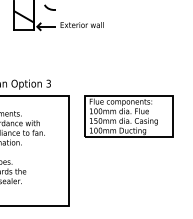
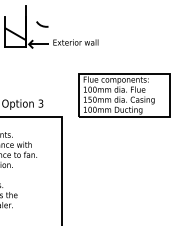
part: (128, 116) -> (124, 95), moved

